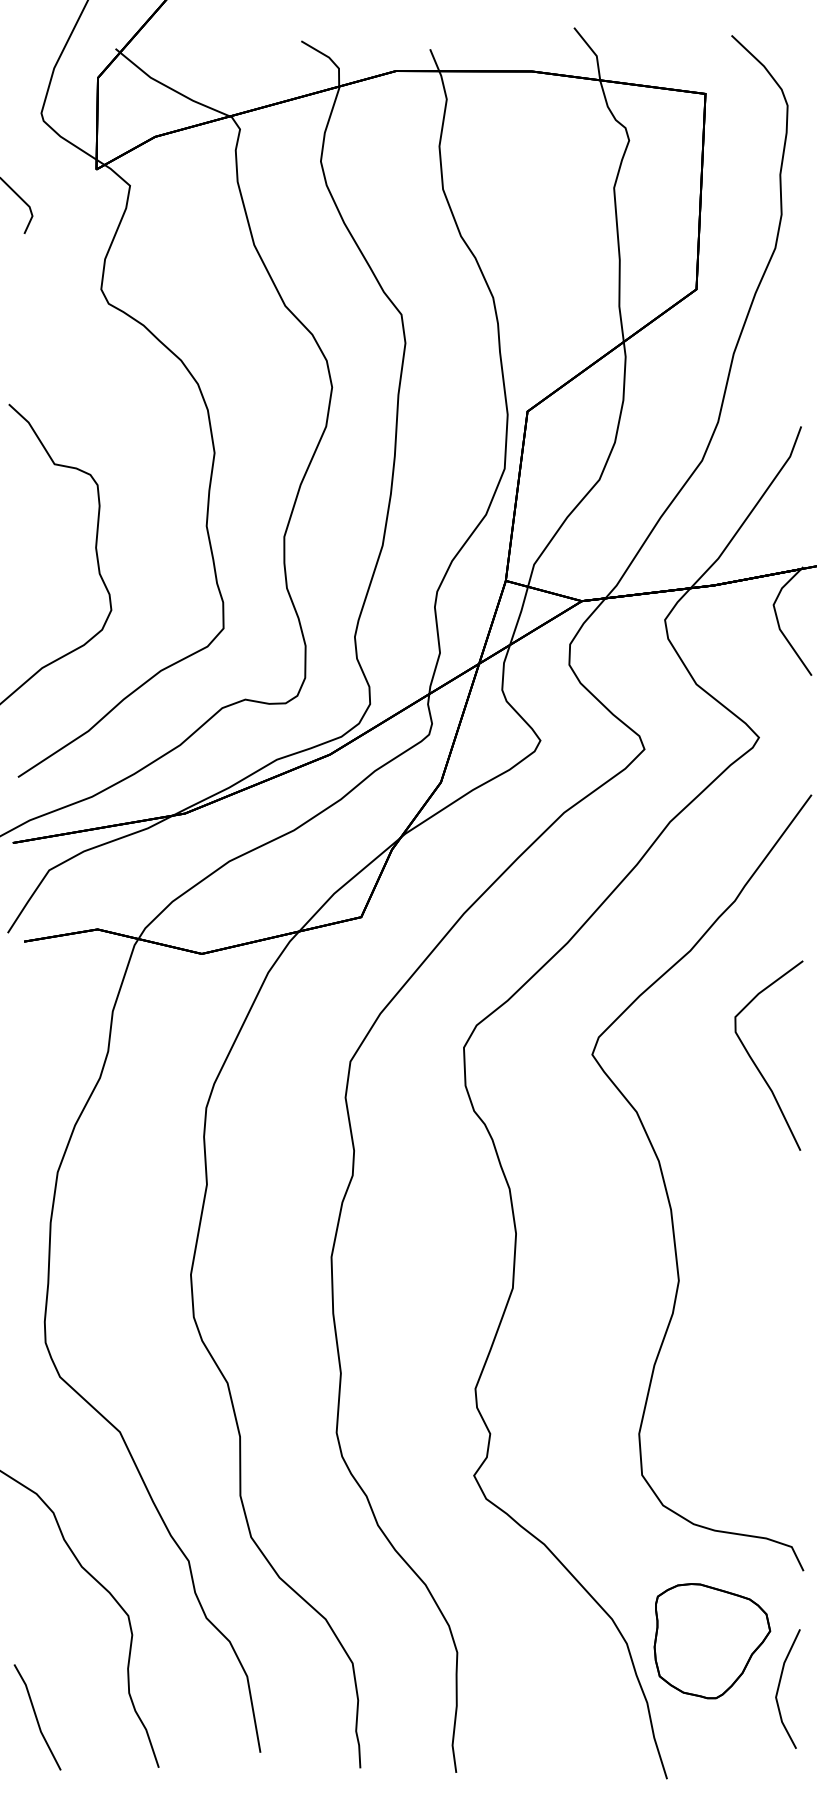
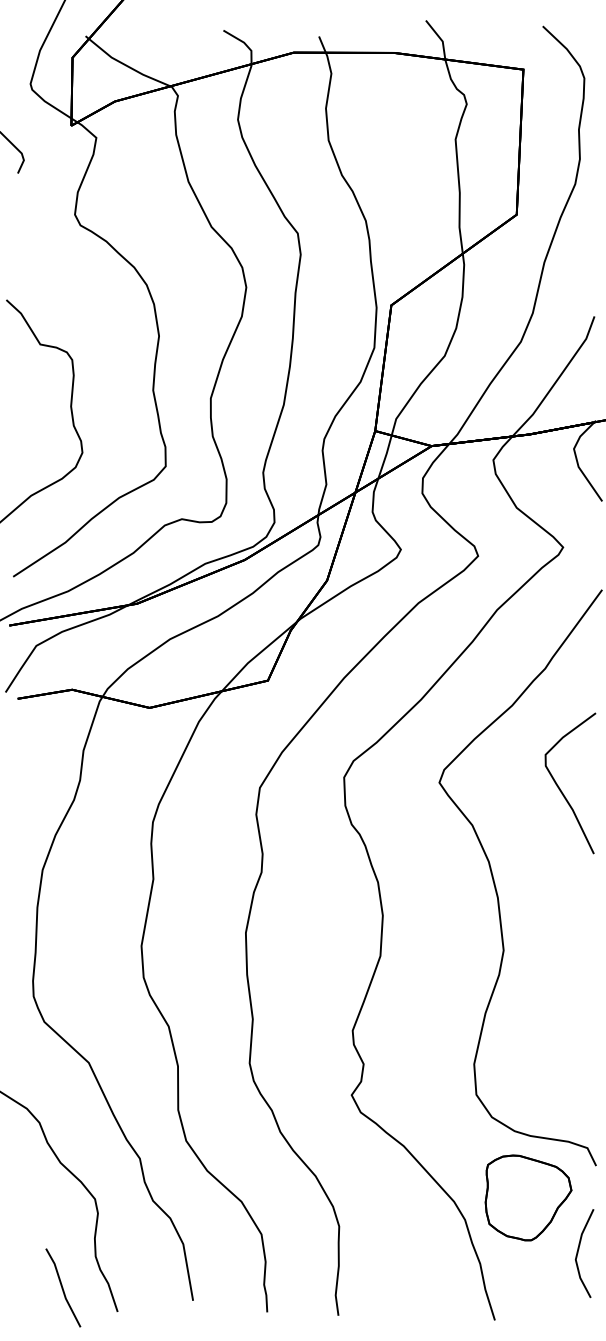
part: (712, 1641) -> (528, 1198), moved
line: (37, 1717) -> (63, 1288), moved

